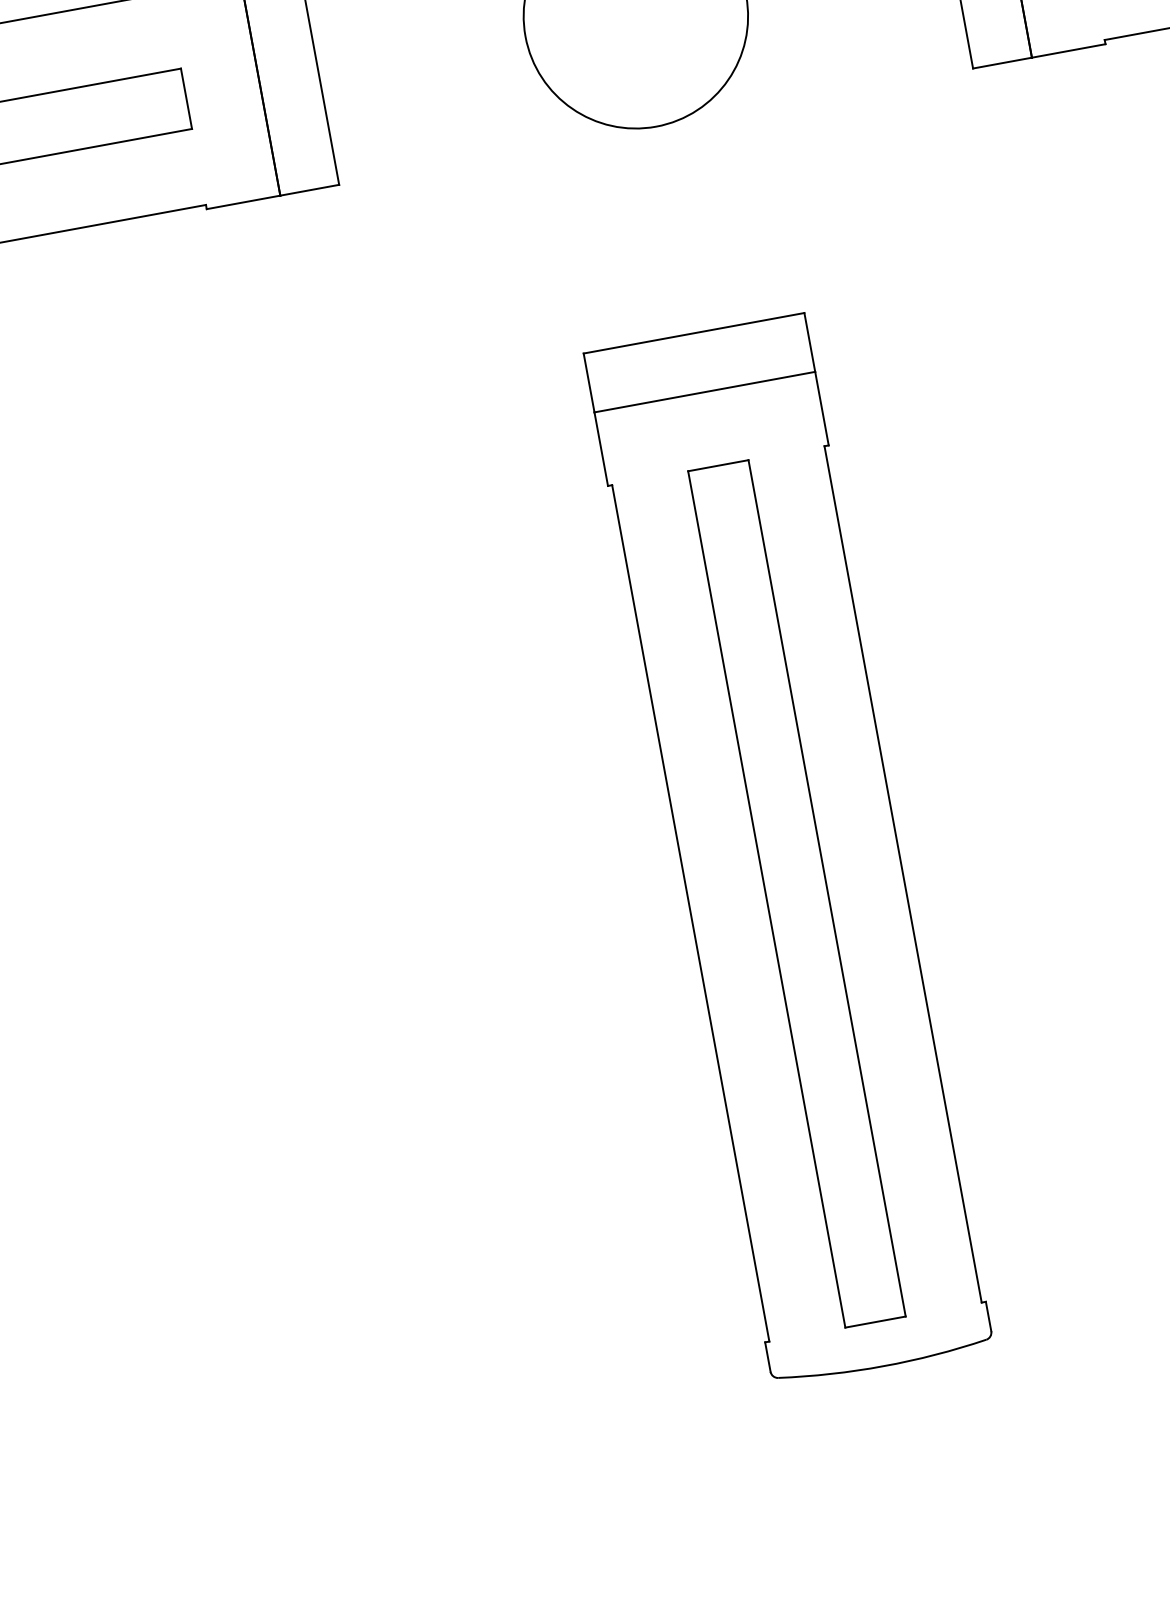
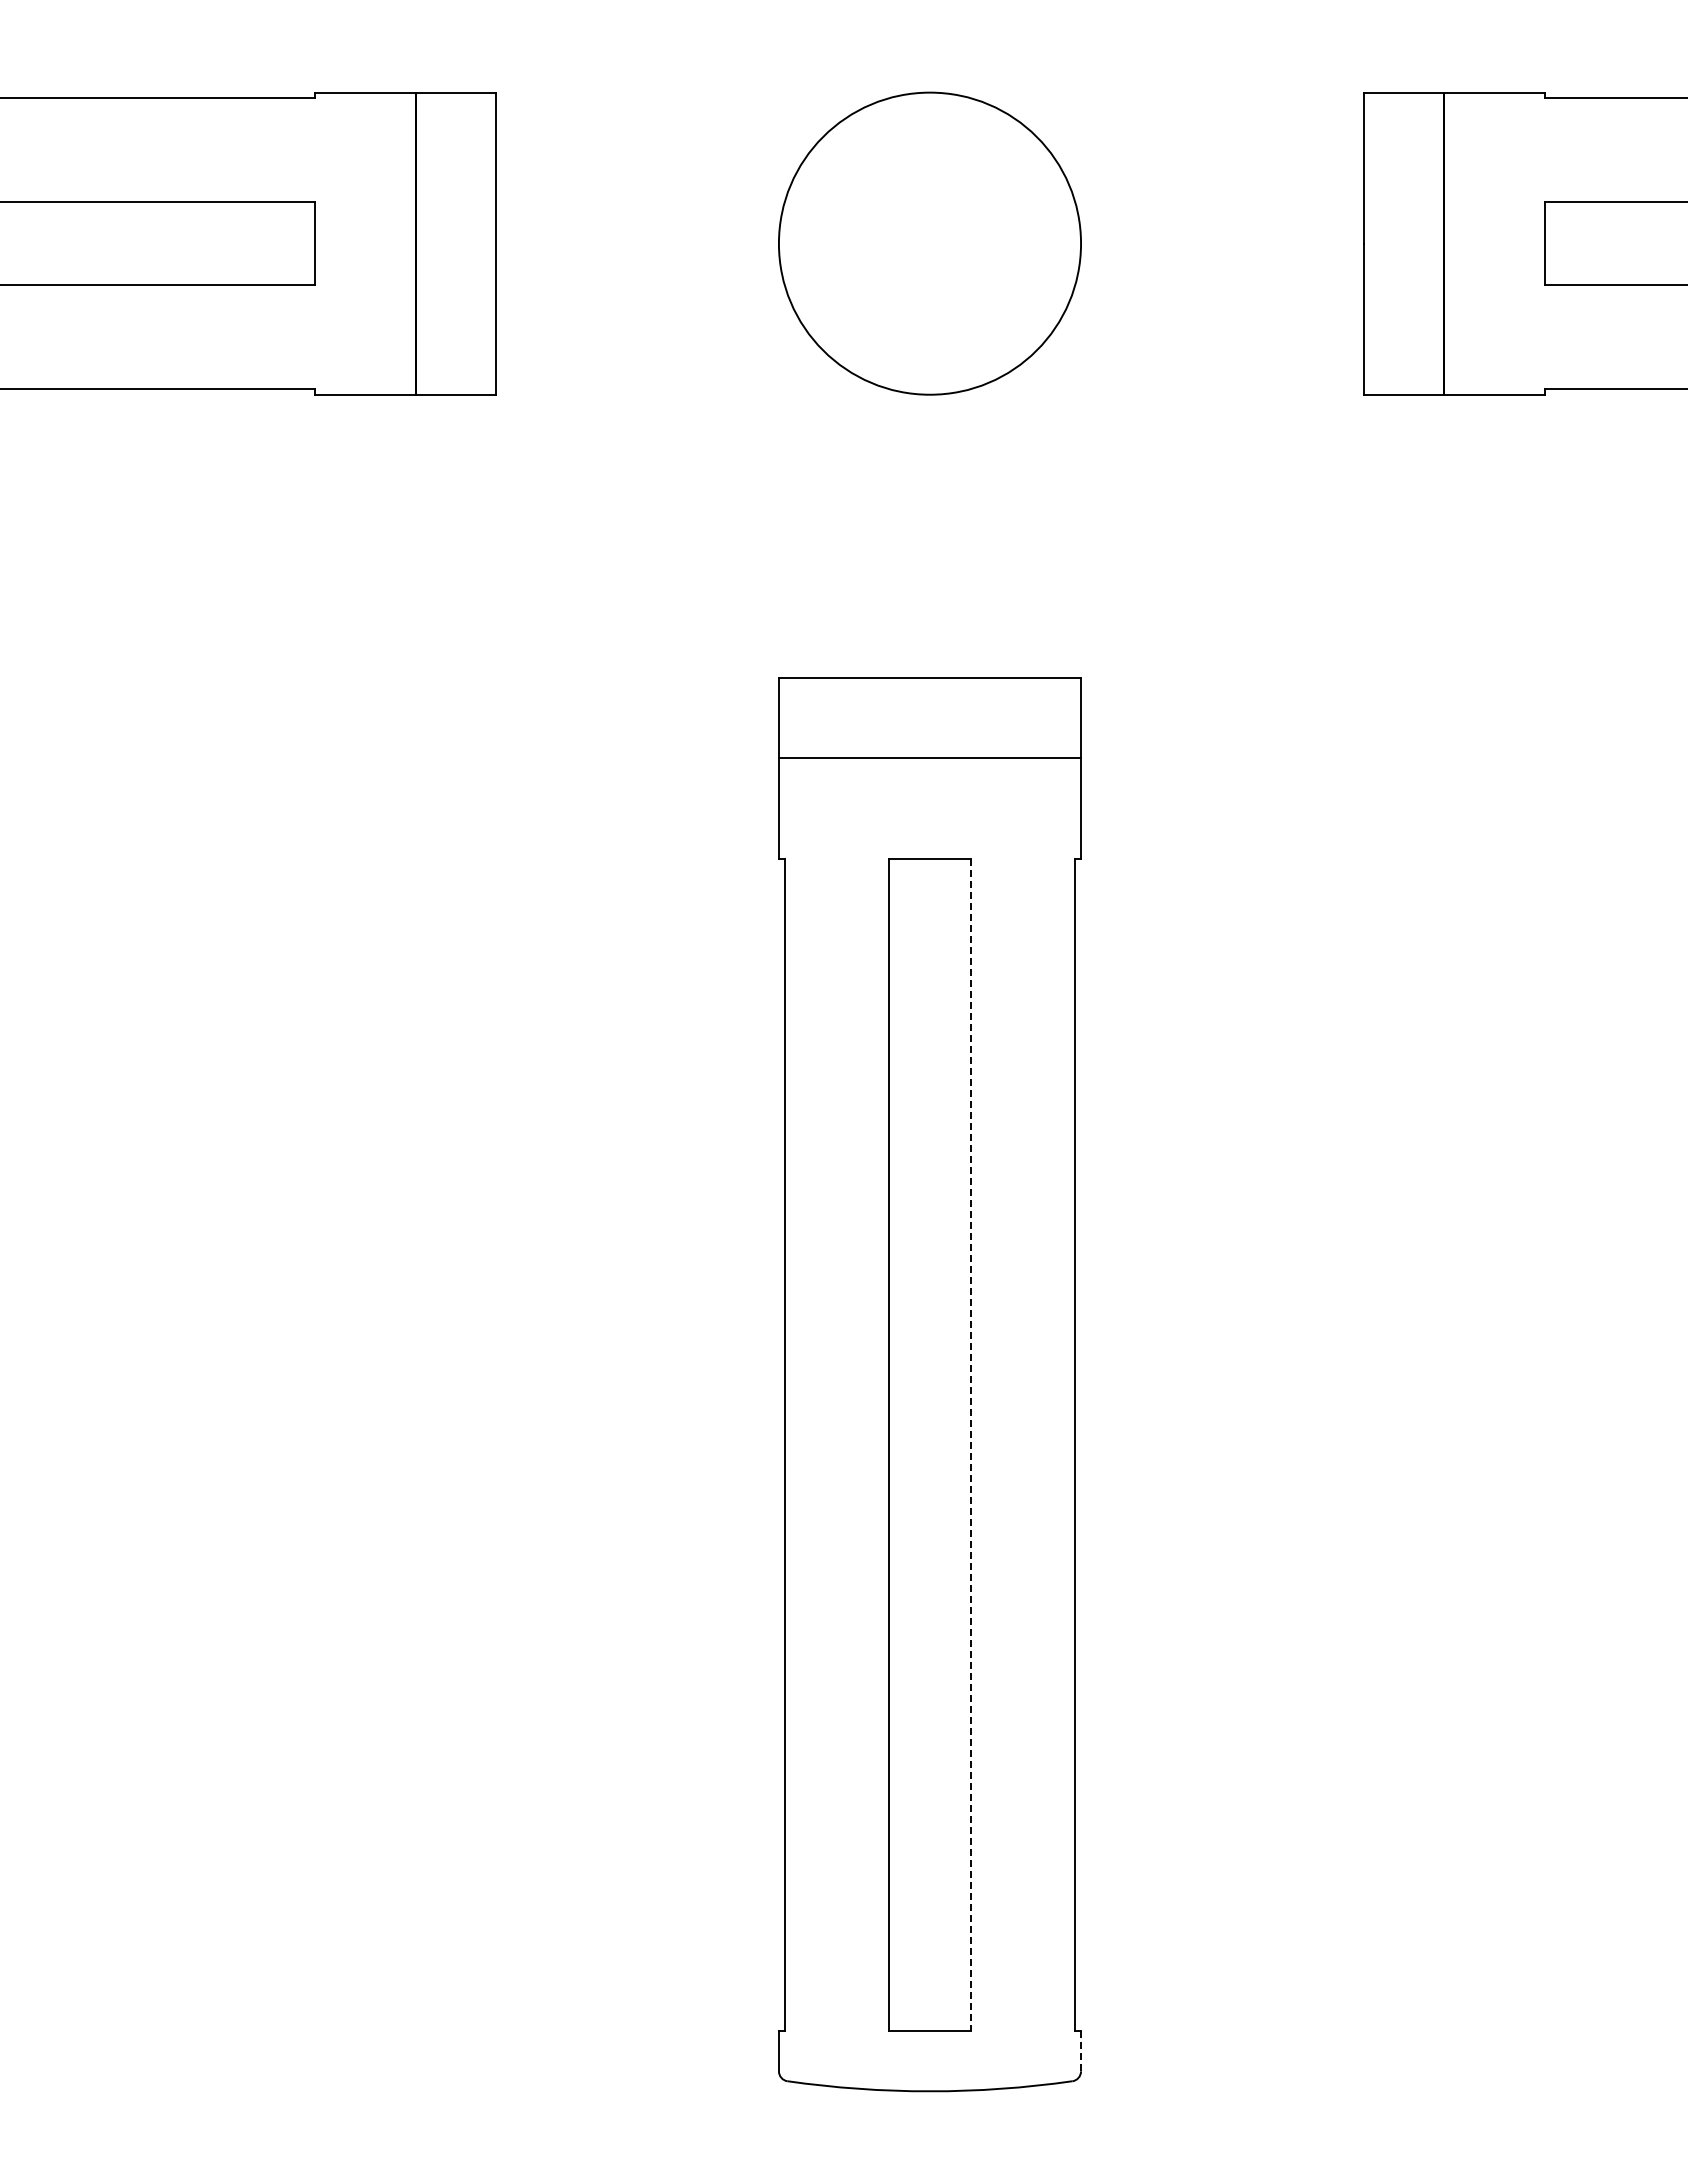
line: (827, 888) -> (971, 1445), solid -> dashed
line: (988, 1316) -> (1081, 2051), solid -> dashed

